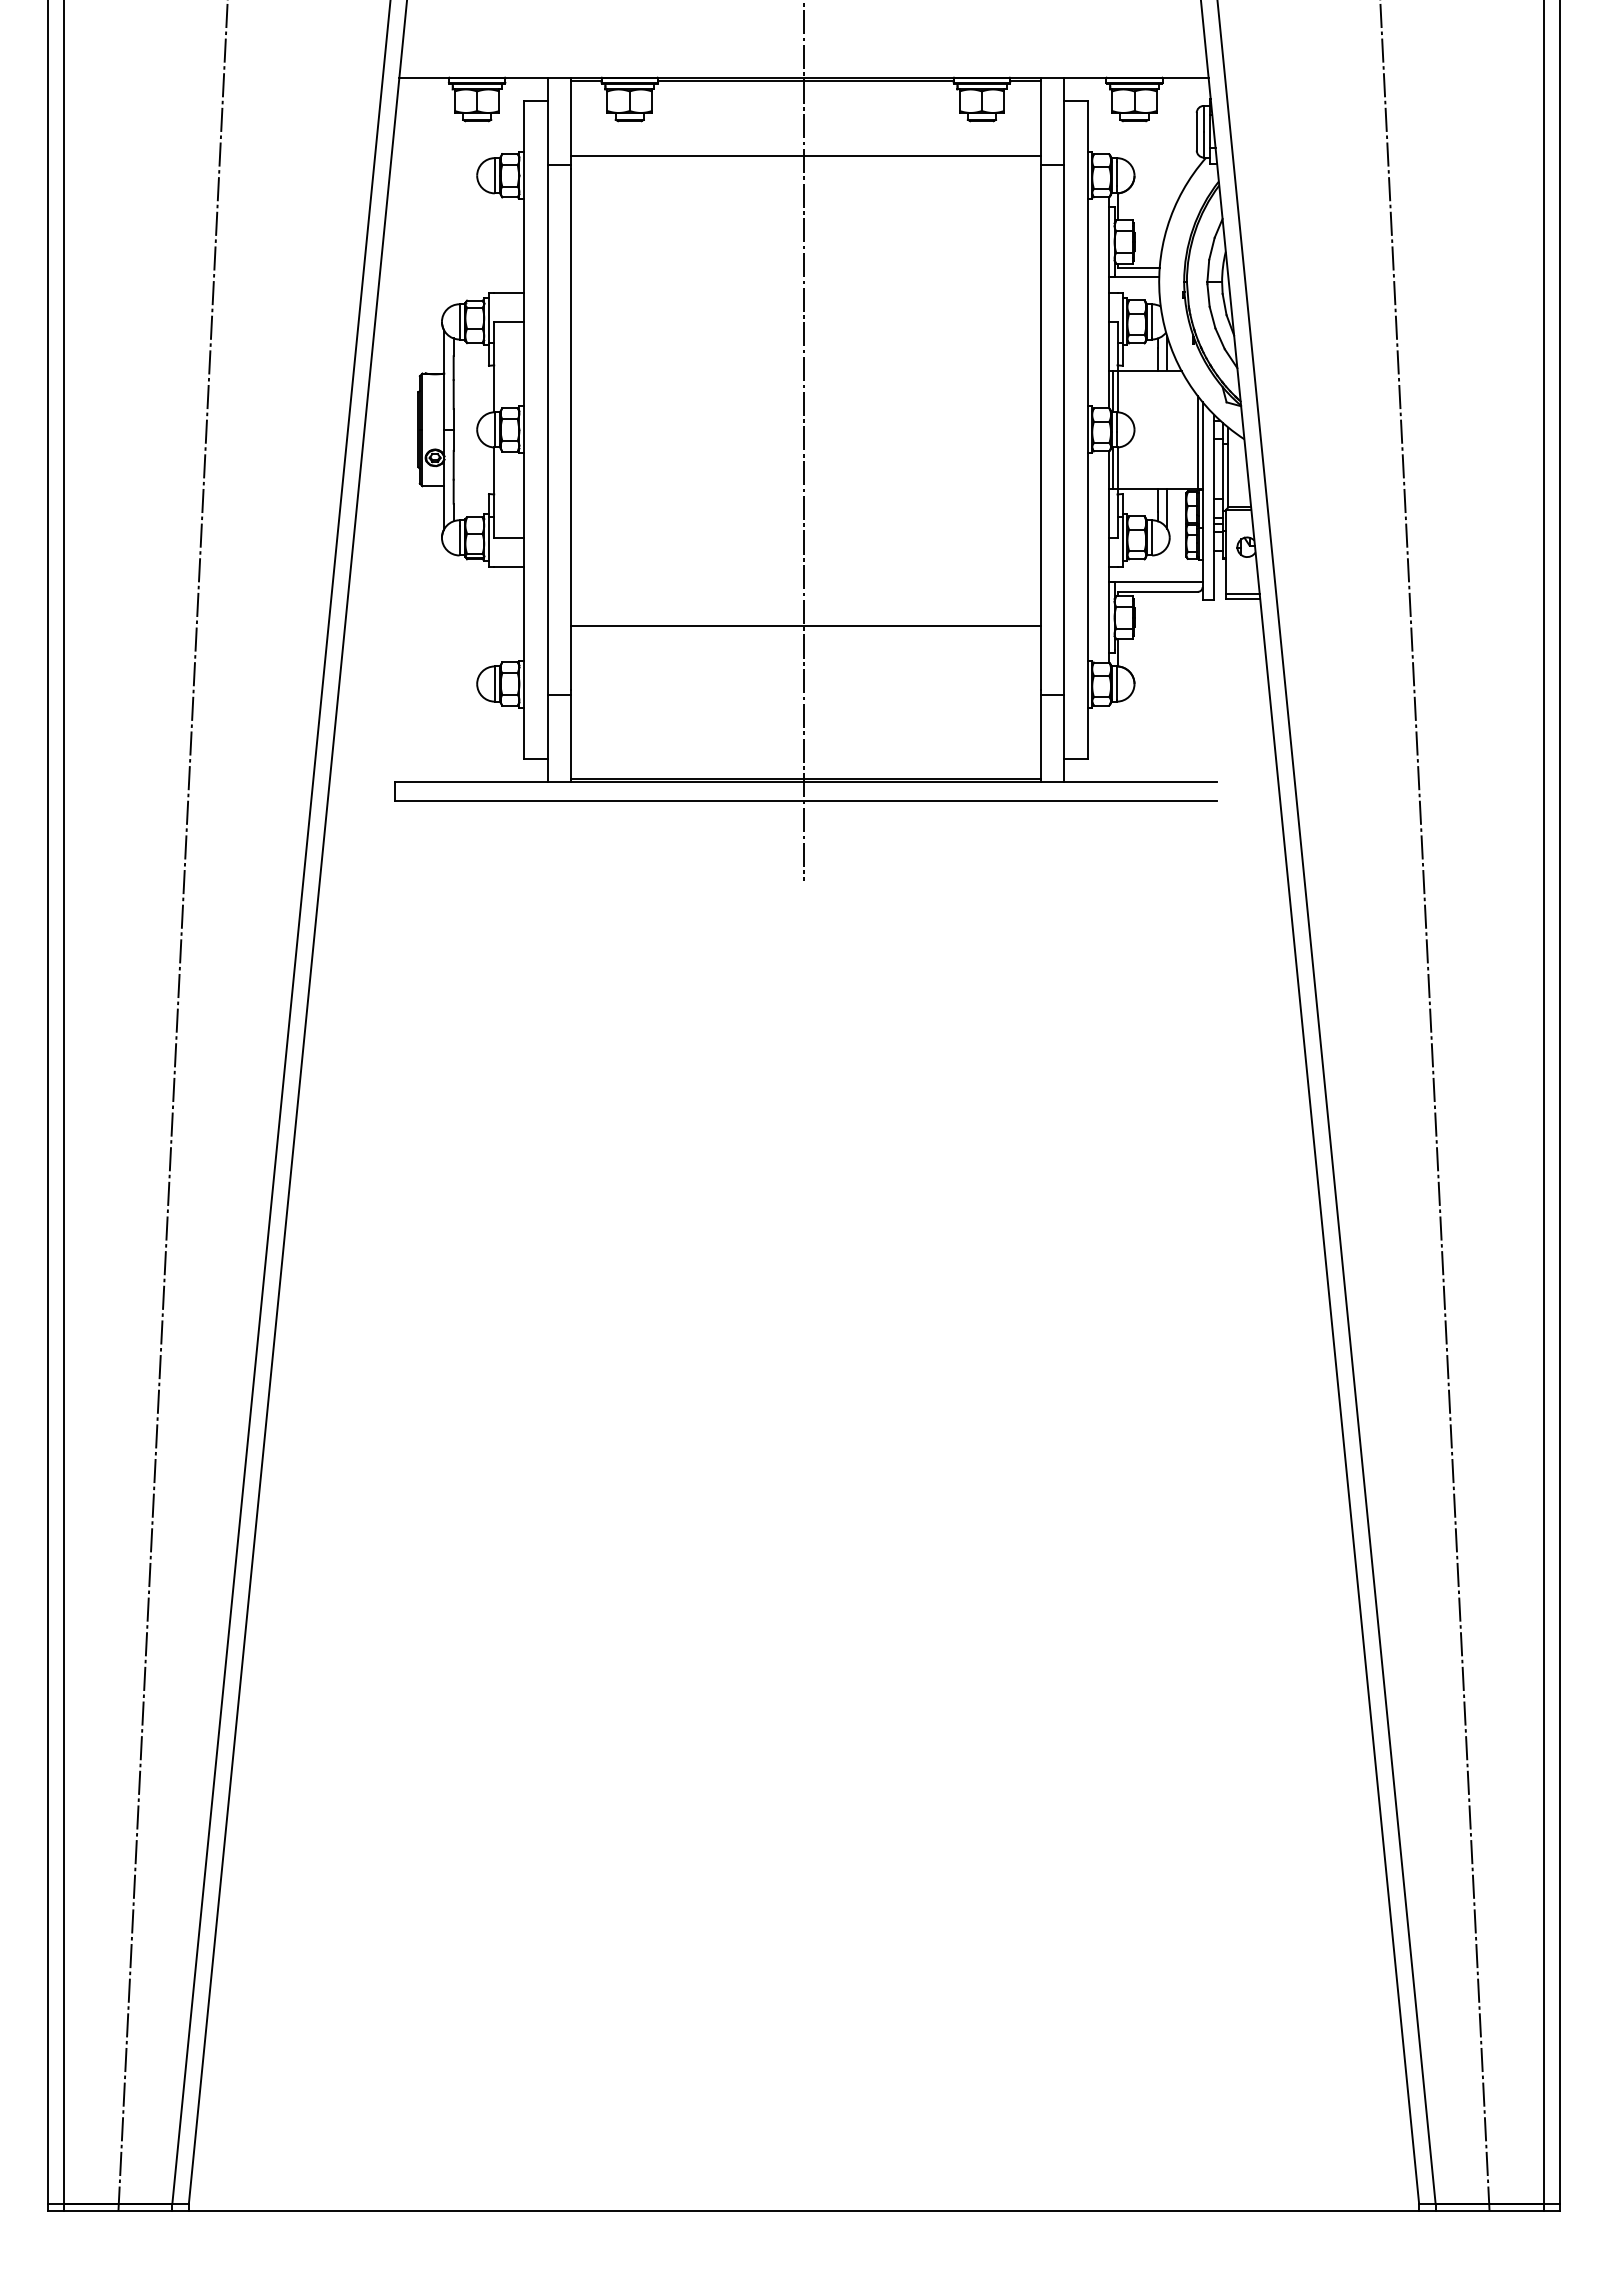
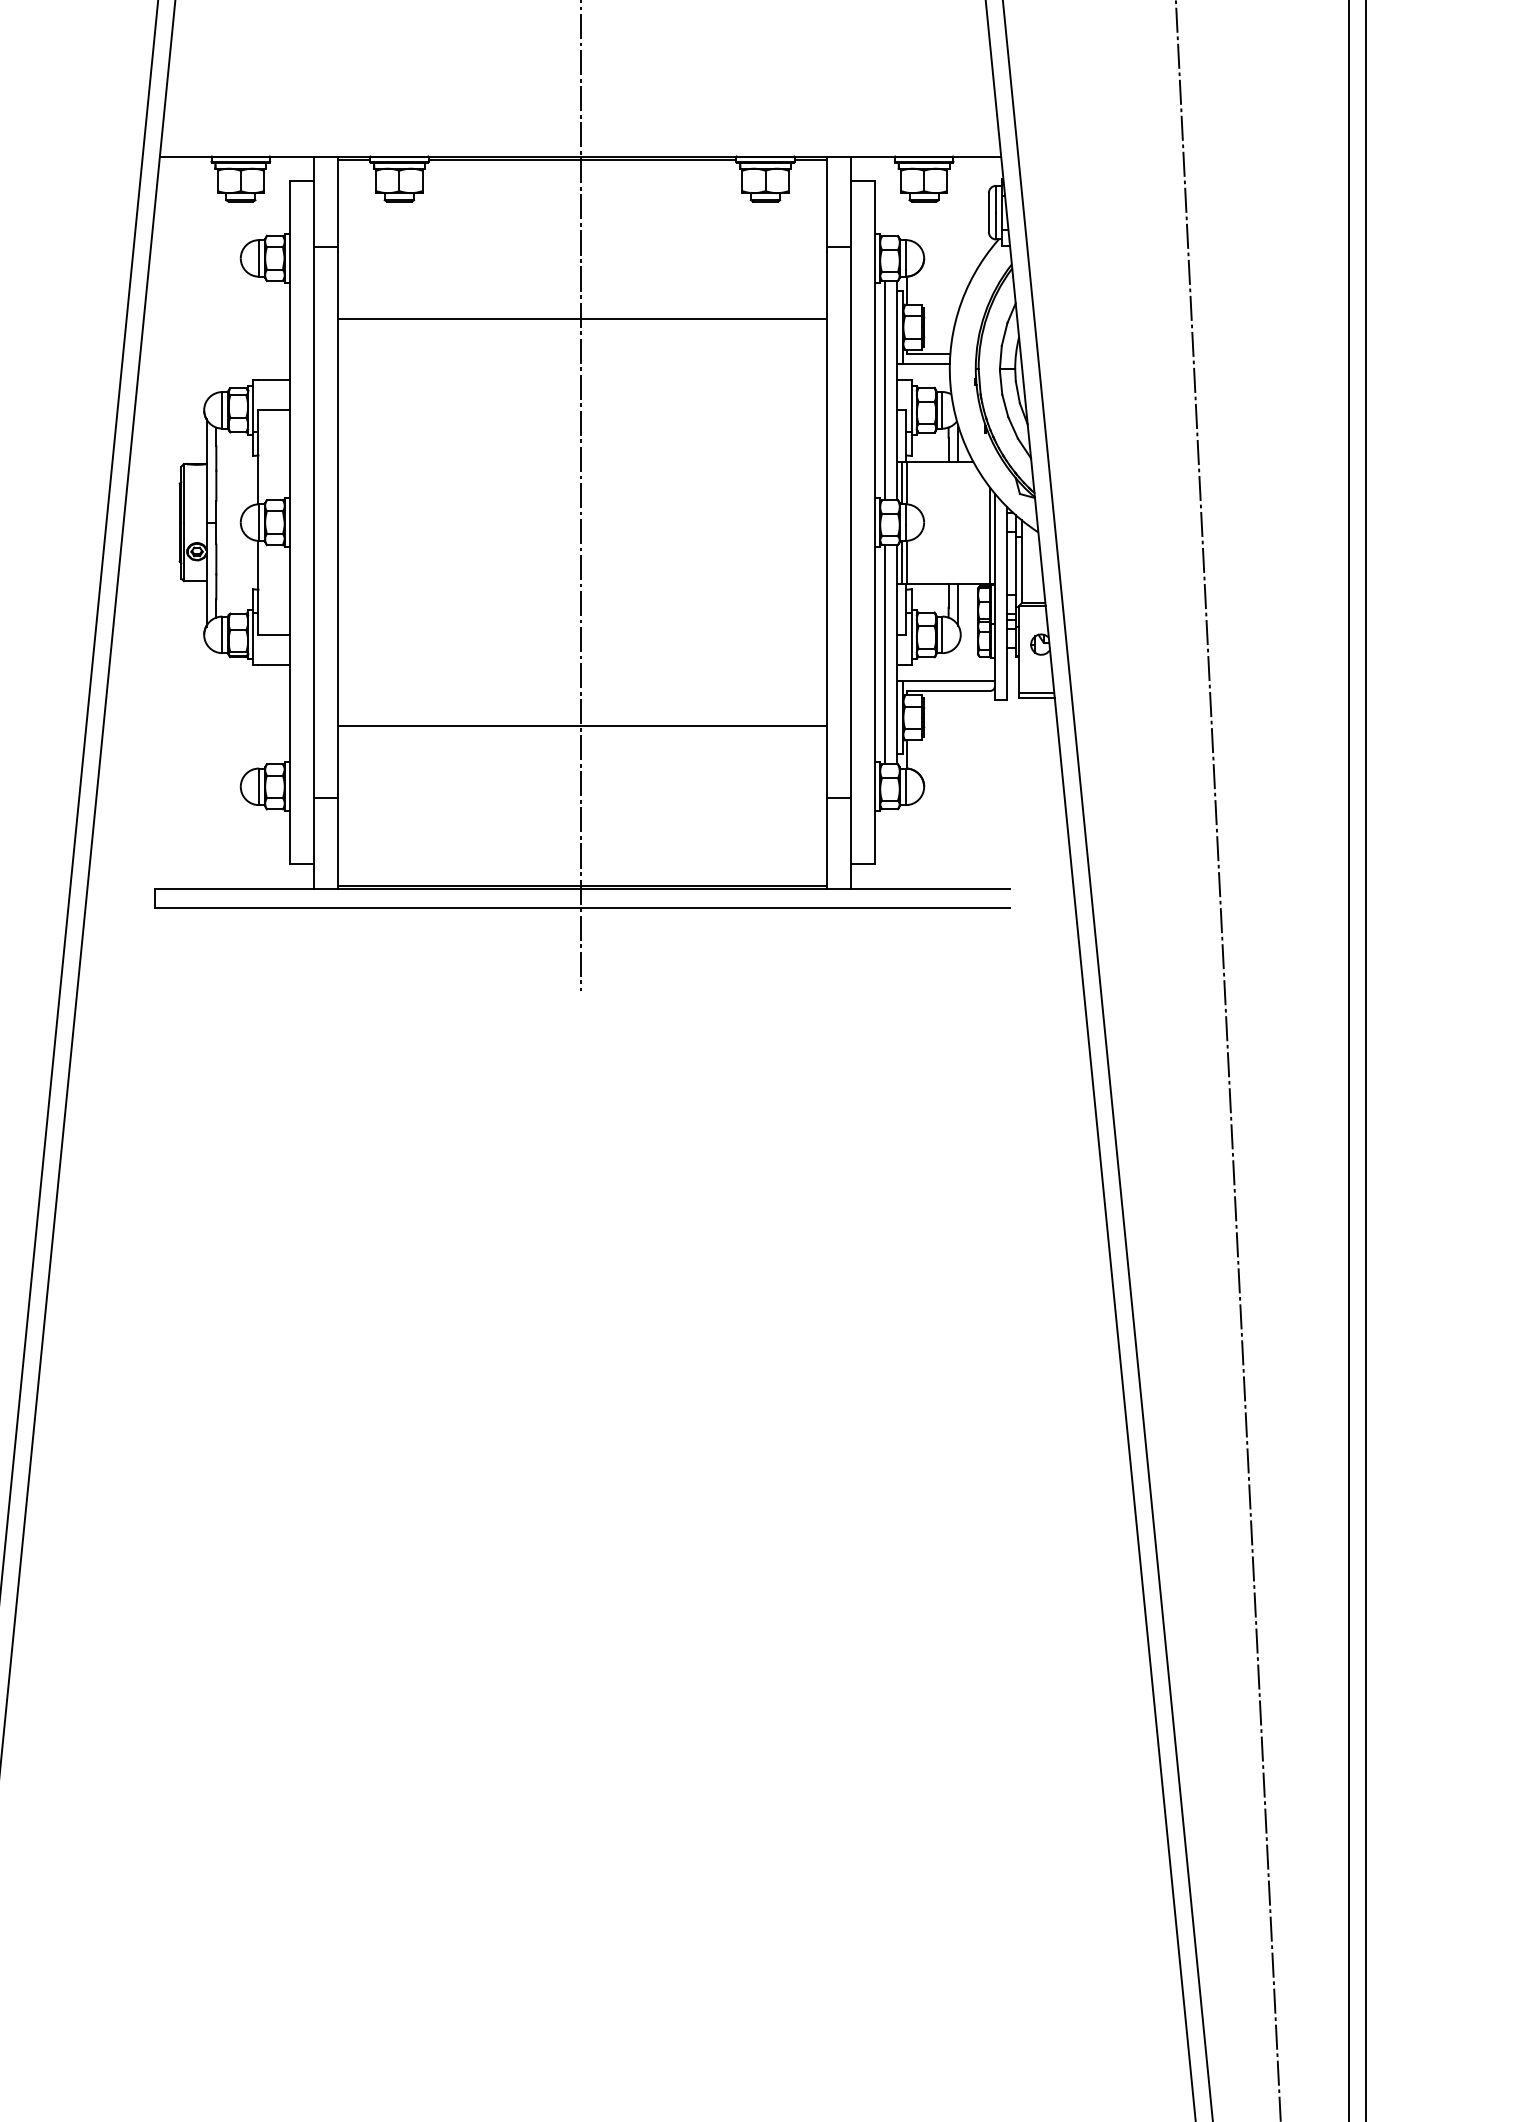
line: (805, 156) -> (582, 319), moved
line: (1096, 302) -> (884, 390), added
line: (1096, 556) -> (884, 654), added

